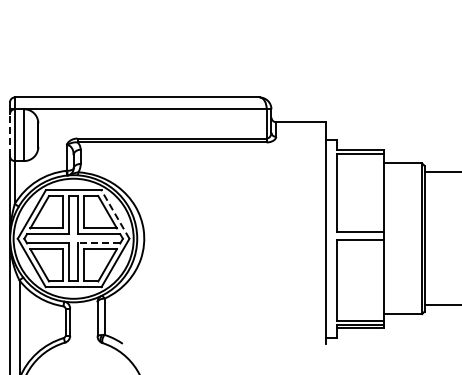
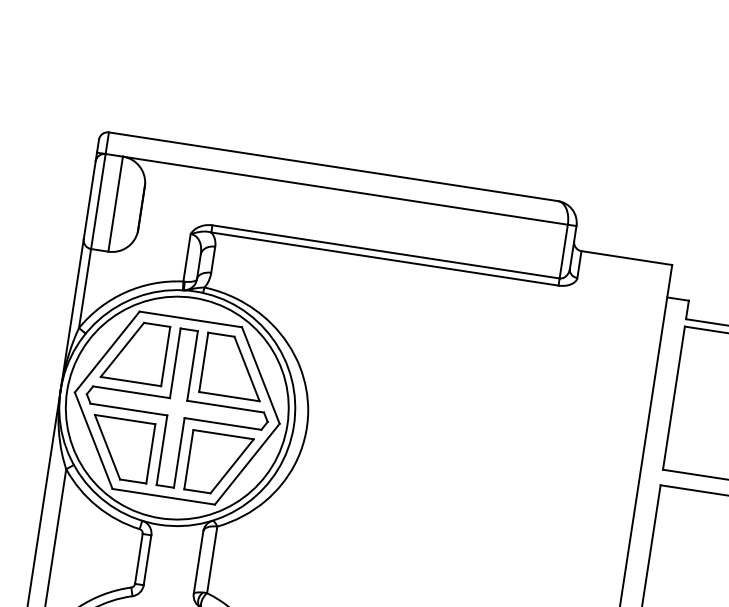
line: (10, 134) -> (90, 199), dashed -> solid
line: (115, 214) -> (260, 375), dashed -> solid
line: (99, 243) -> (223, 424), dashed -> solid

